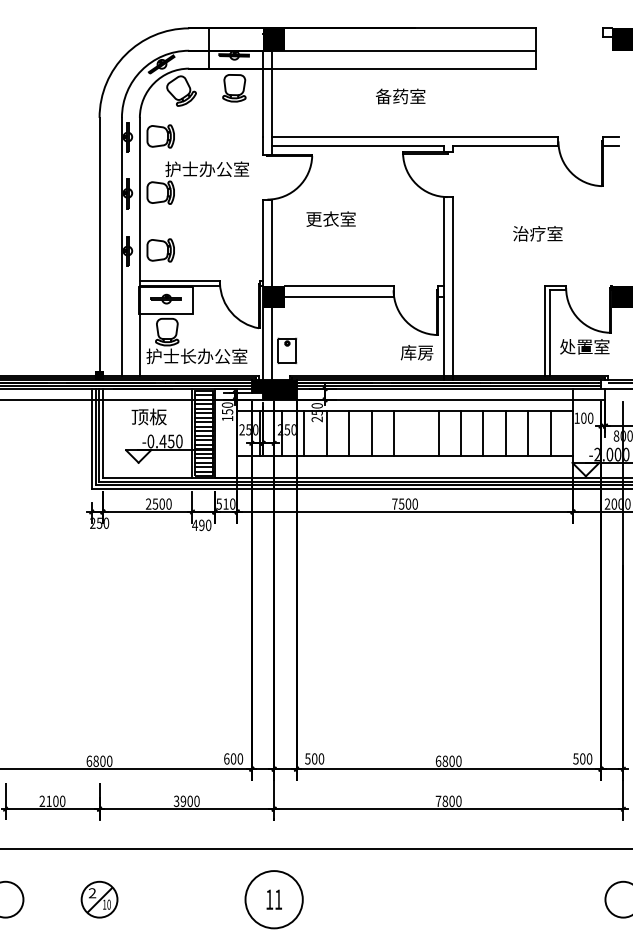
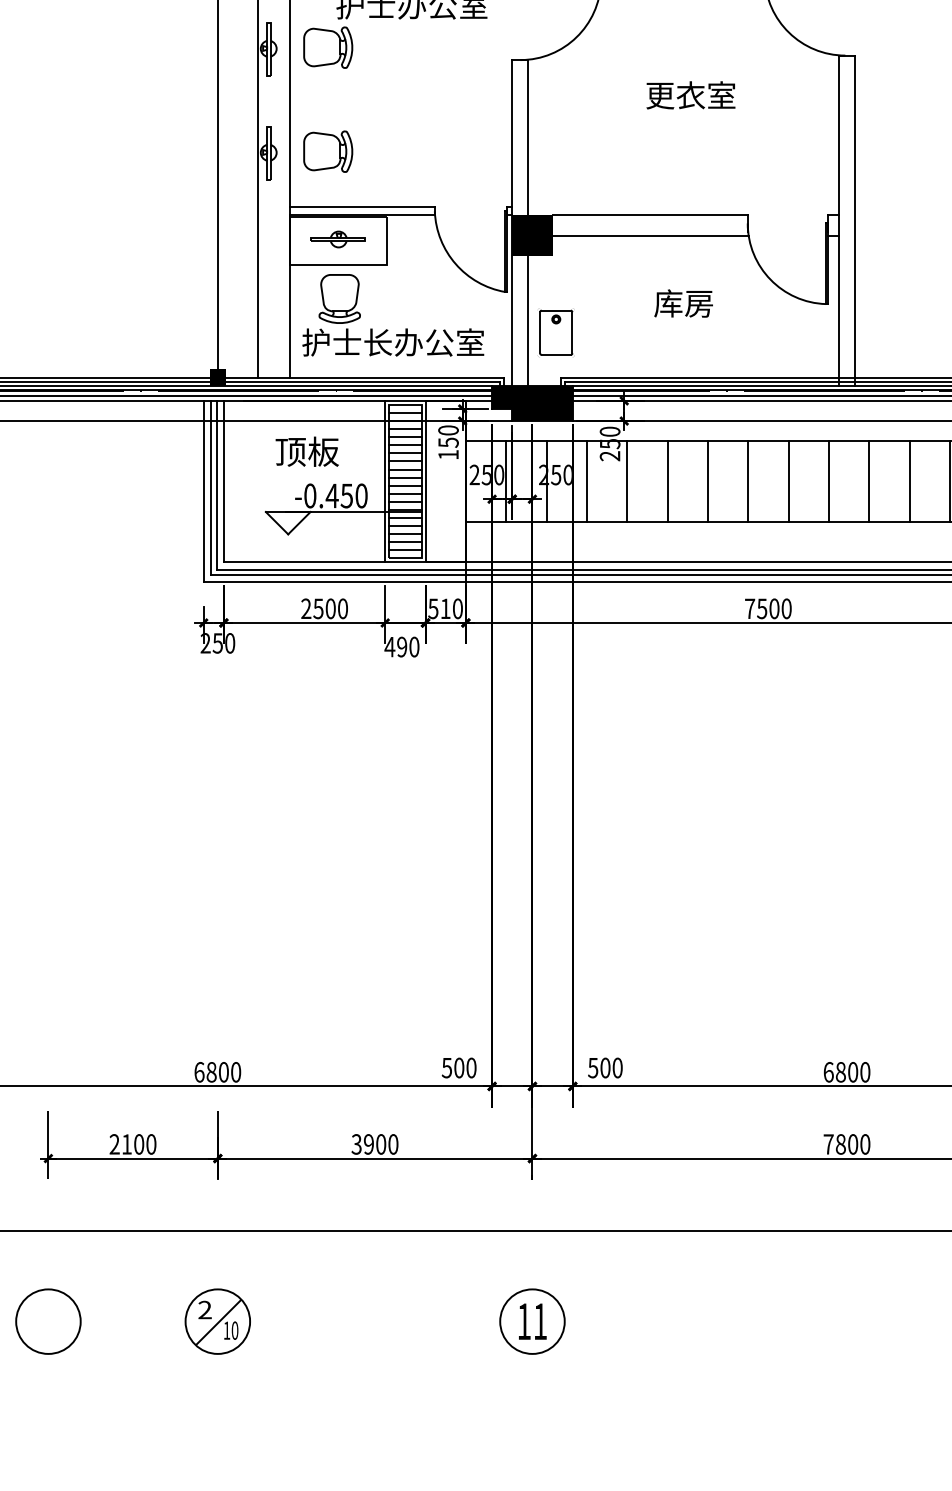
text: (330, 218) -> (689, 94), moved
text: (416, 352) -> (682, 303), moved
line: (416, 433) -> (788, 481), added
text: (226, 758) -> (446, 1067), 600 -> 500
circle: (274, 899) -> (533, 1321), size x0.62

